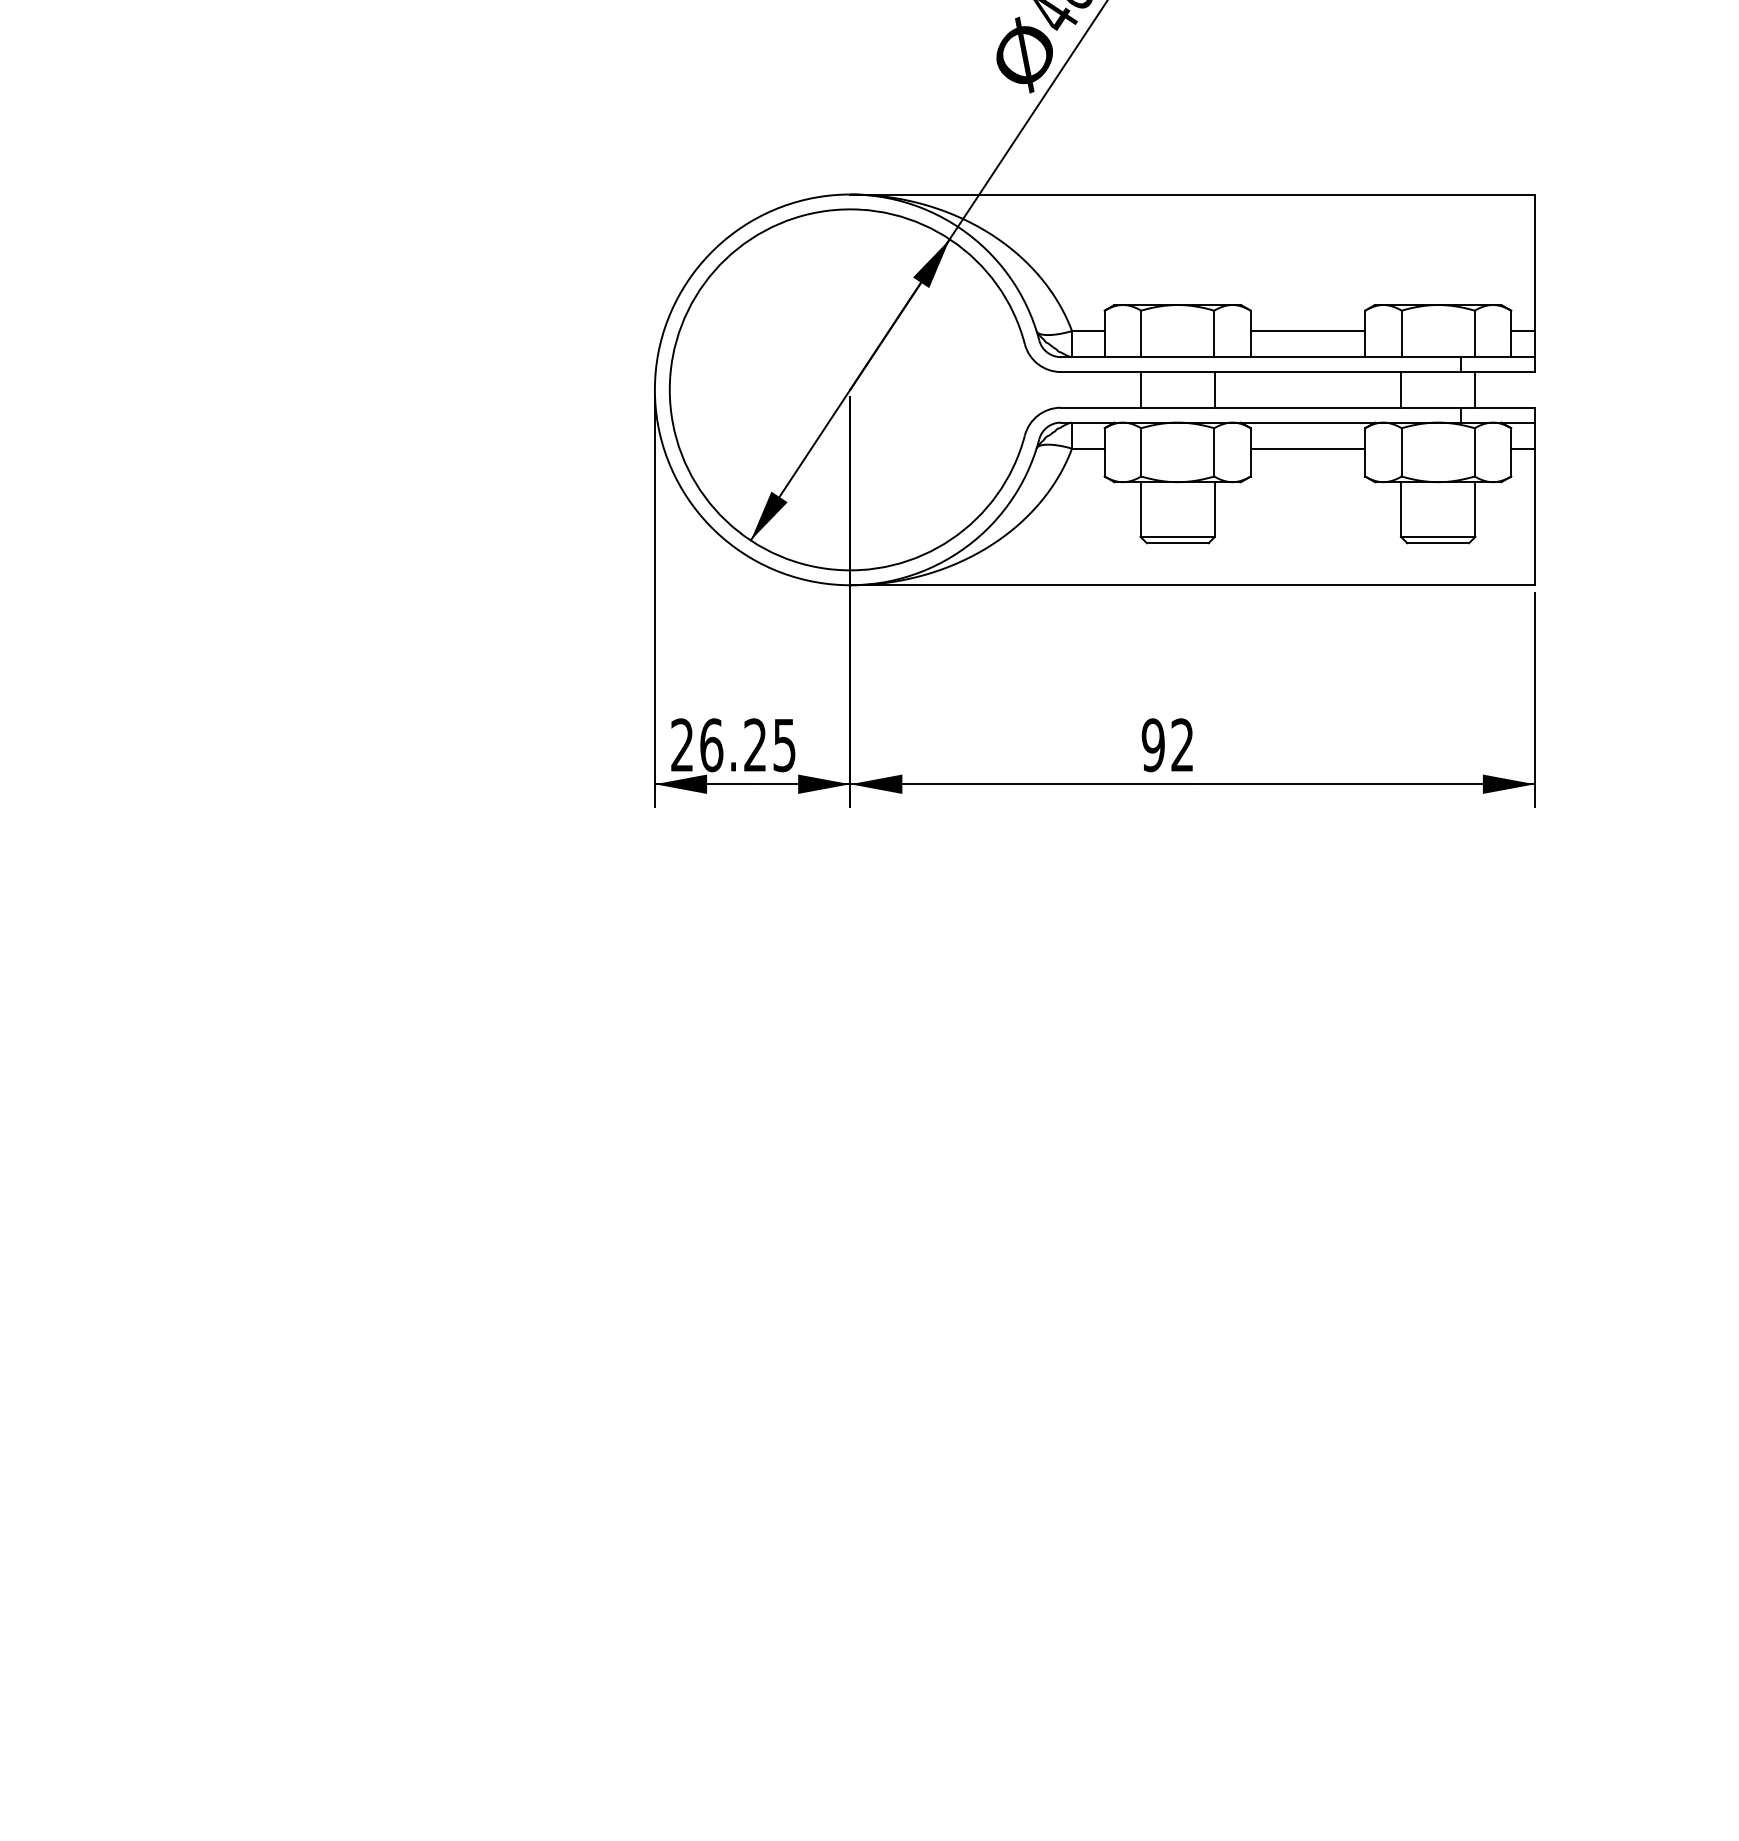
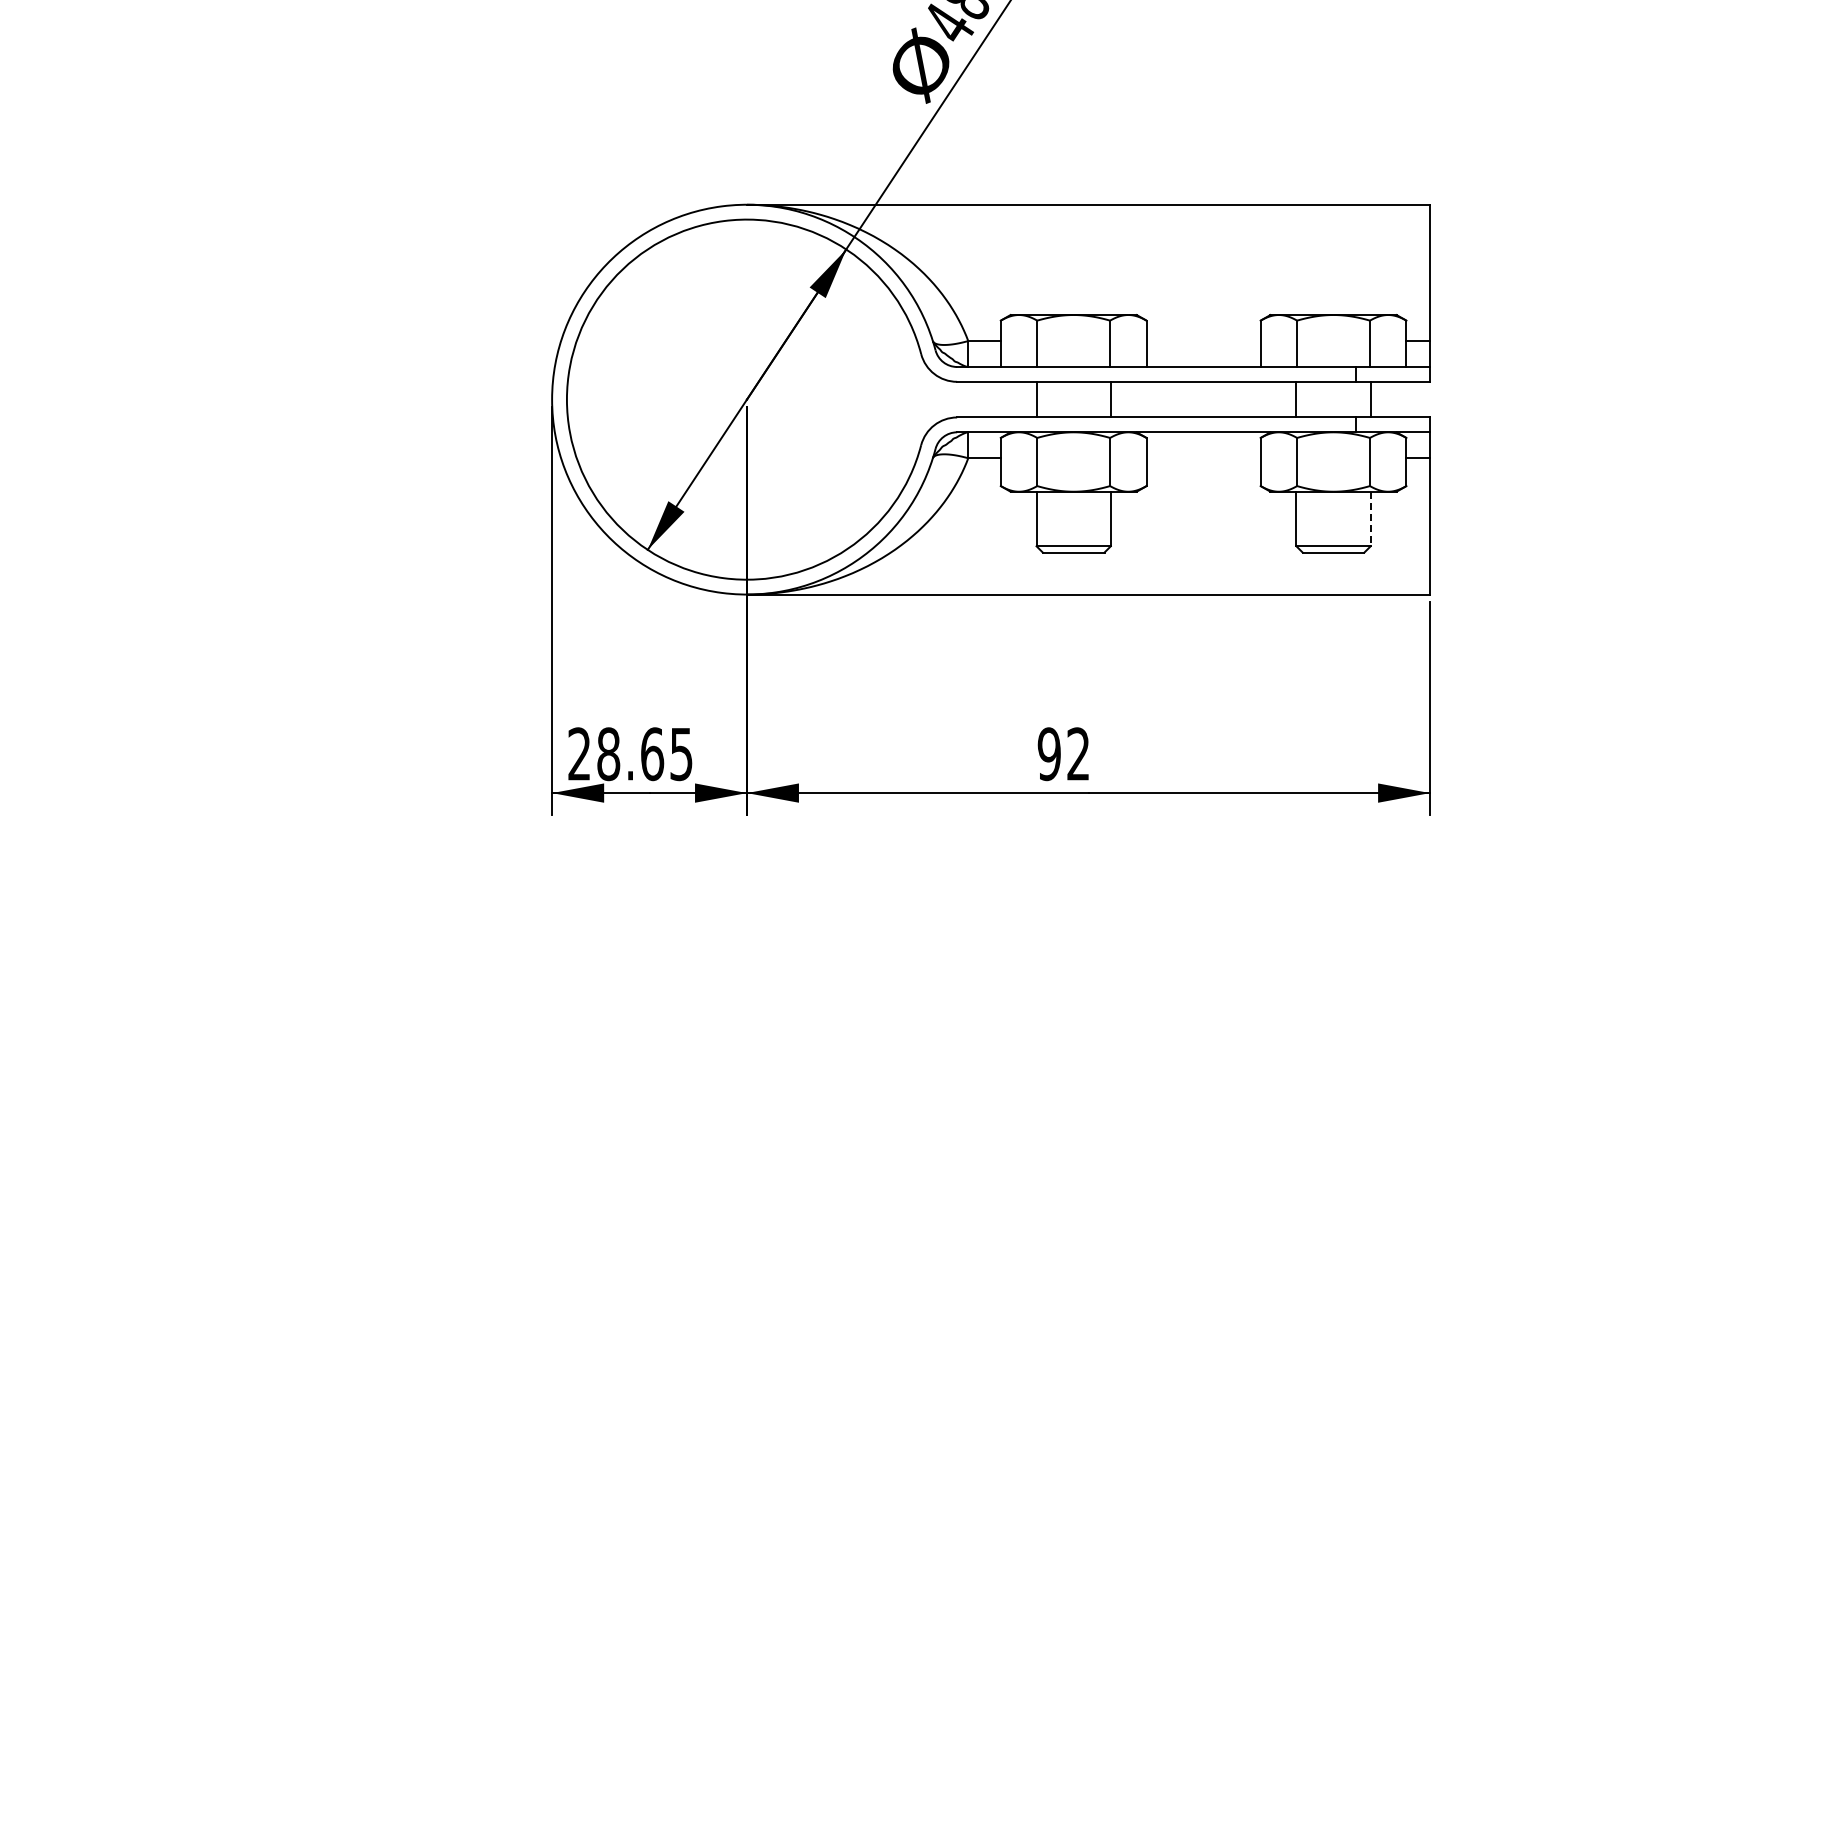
line: (1307, 331) -> (1203, 341), removed
line: (1307, 448) -> (1203, 458), removed
line: (1475, 510) -> (1370, 519), solid -> dashed
text: (733, 745) -> (630, 754), 26.25 -> 28.65

